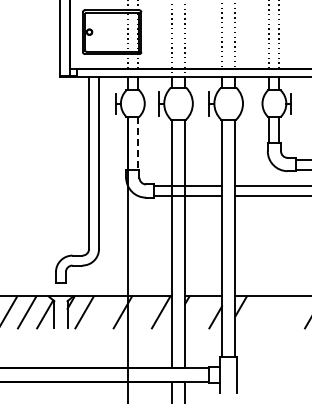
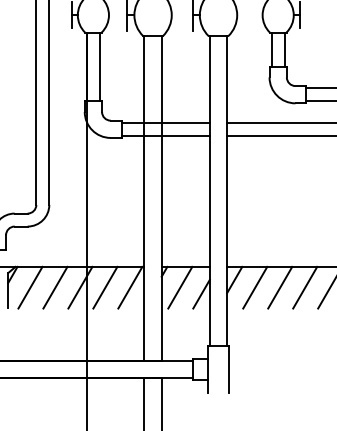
line: (137, 143) -> (99, 67), dashed -> solid
line: (103, 312) -> (55, 287), added
line: (141, 312) -> (104, 287), added
line: (199, 312) -> (180, 287), added
line: (256, 312) -> (254, 287), added
line: (275, 312) -> (279, 287), added
line: (294, 312) -> (304, 287), added

